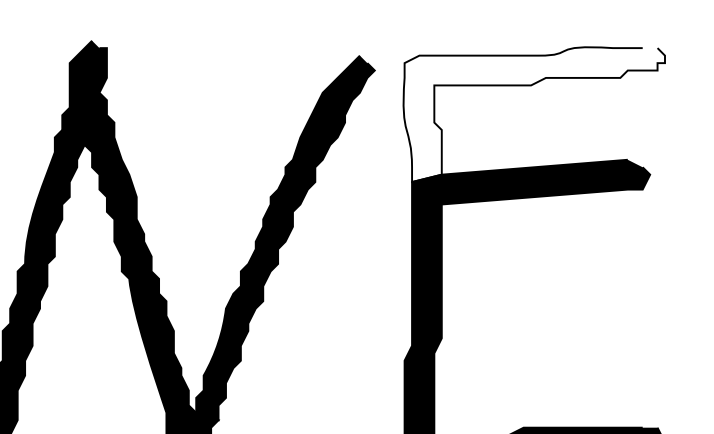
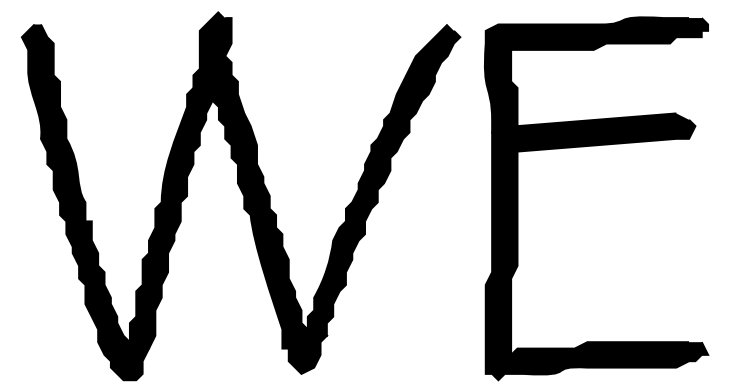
fill: (534, 114) -> (596, 74), added

